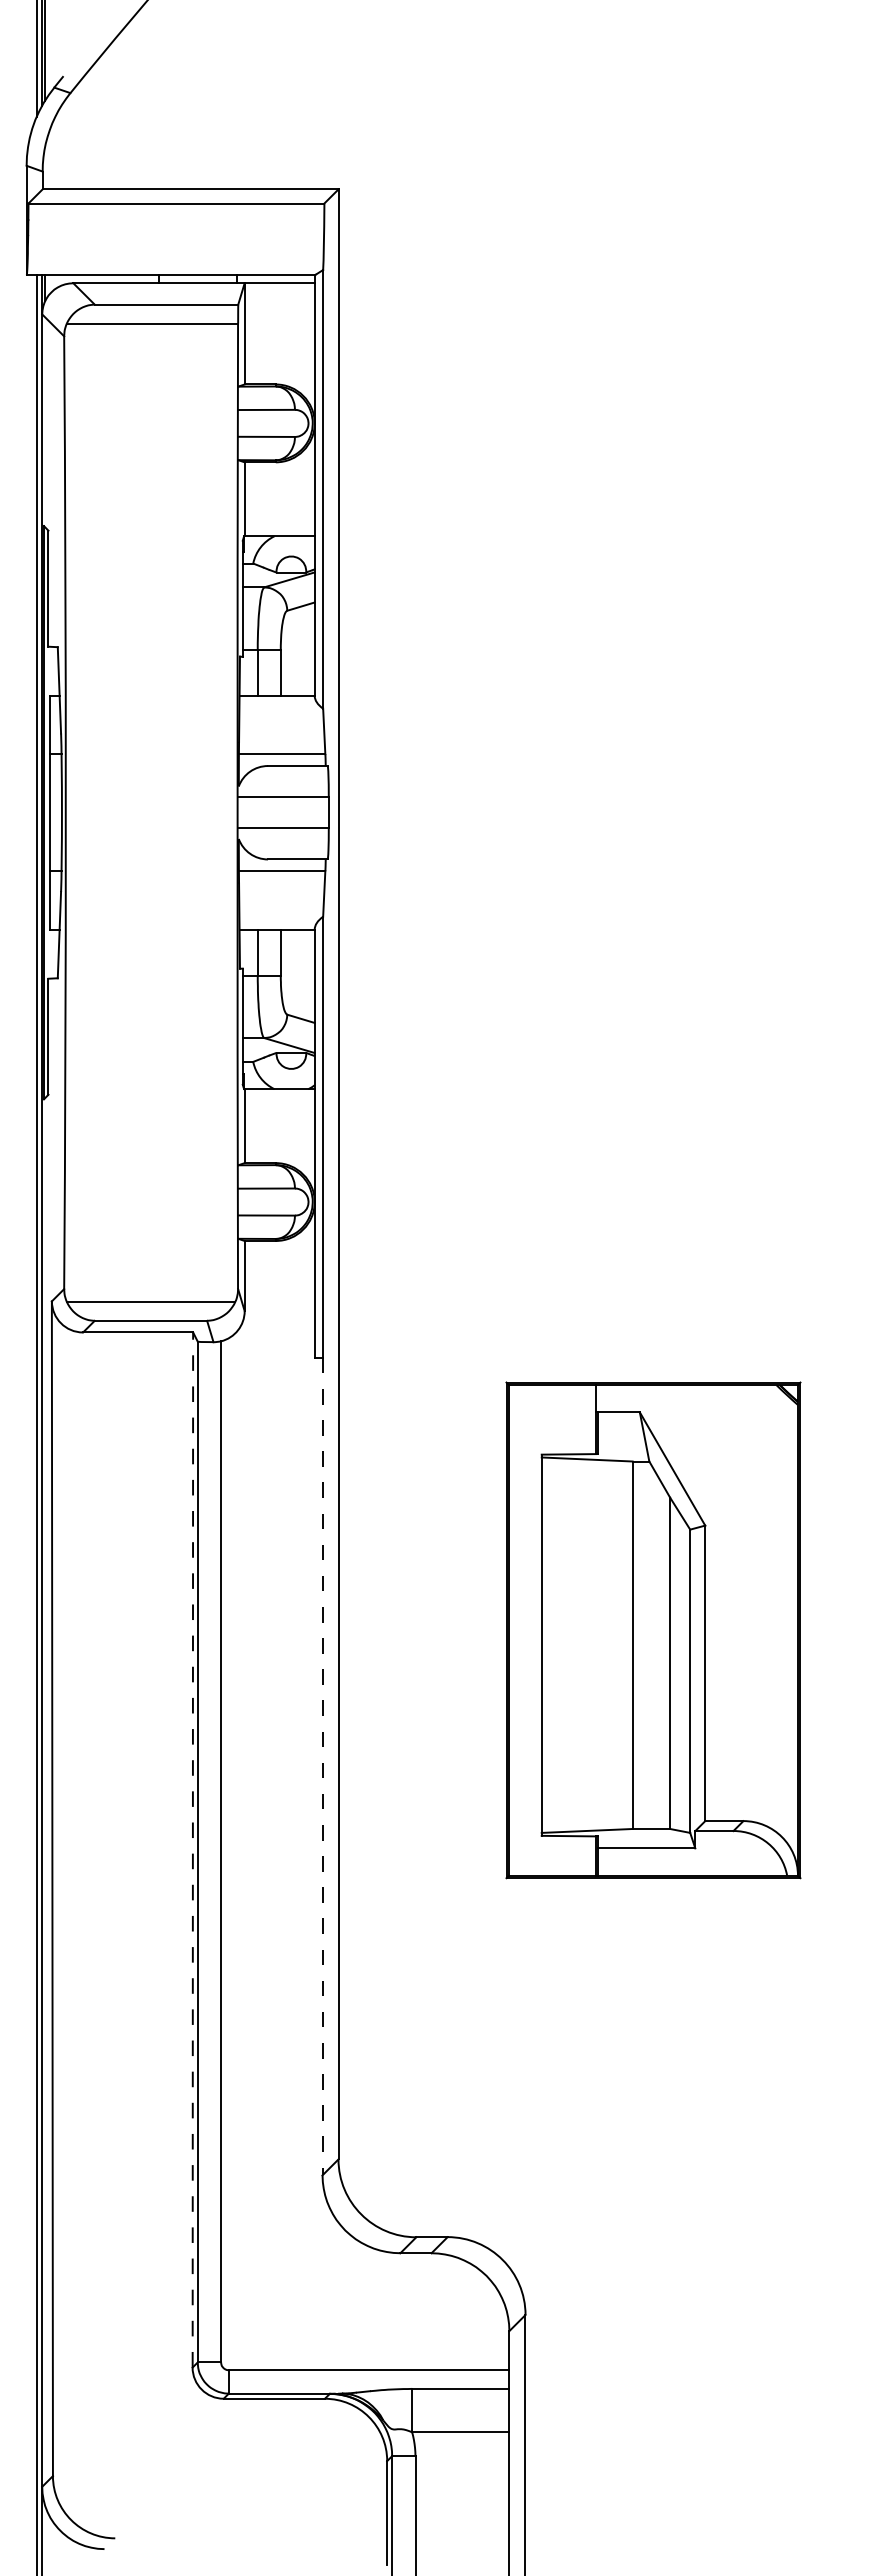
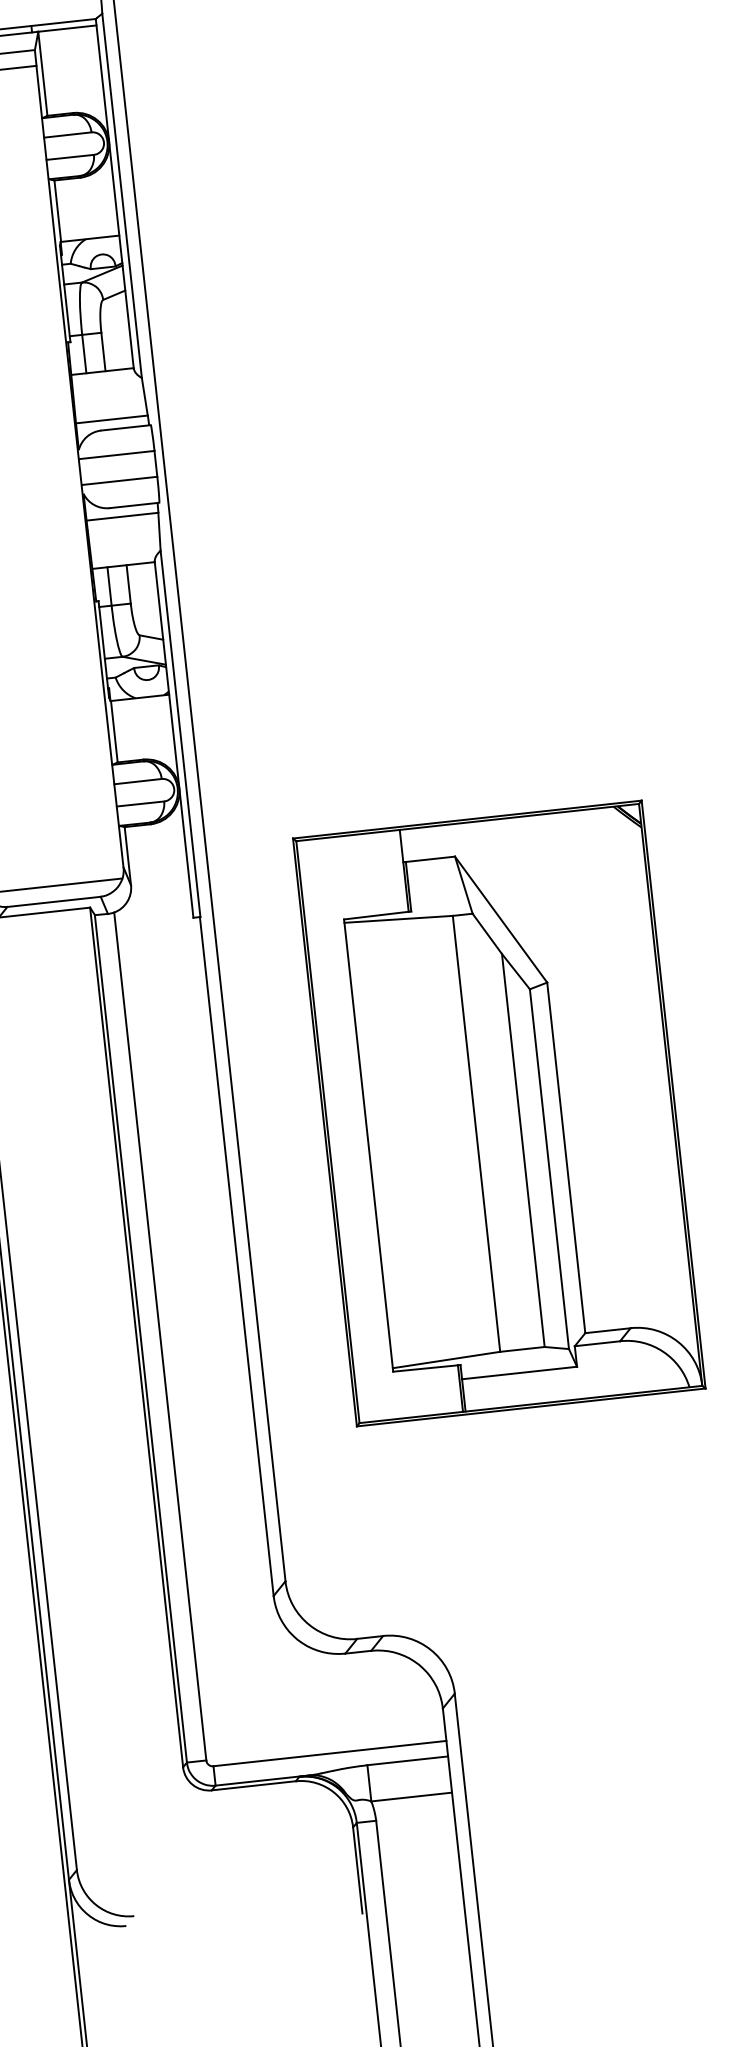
part: (653, 1630) -> (499, 1113), size x1.43
line: (322, 1766) -> (236, 1256), dashed -> solid
line: (192, 1849) -> (136, 1337), dashed -> solid

